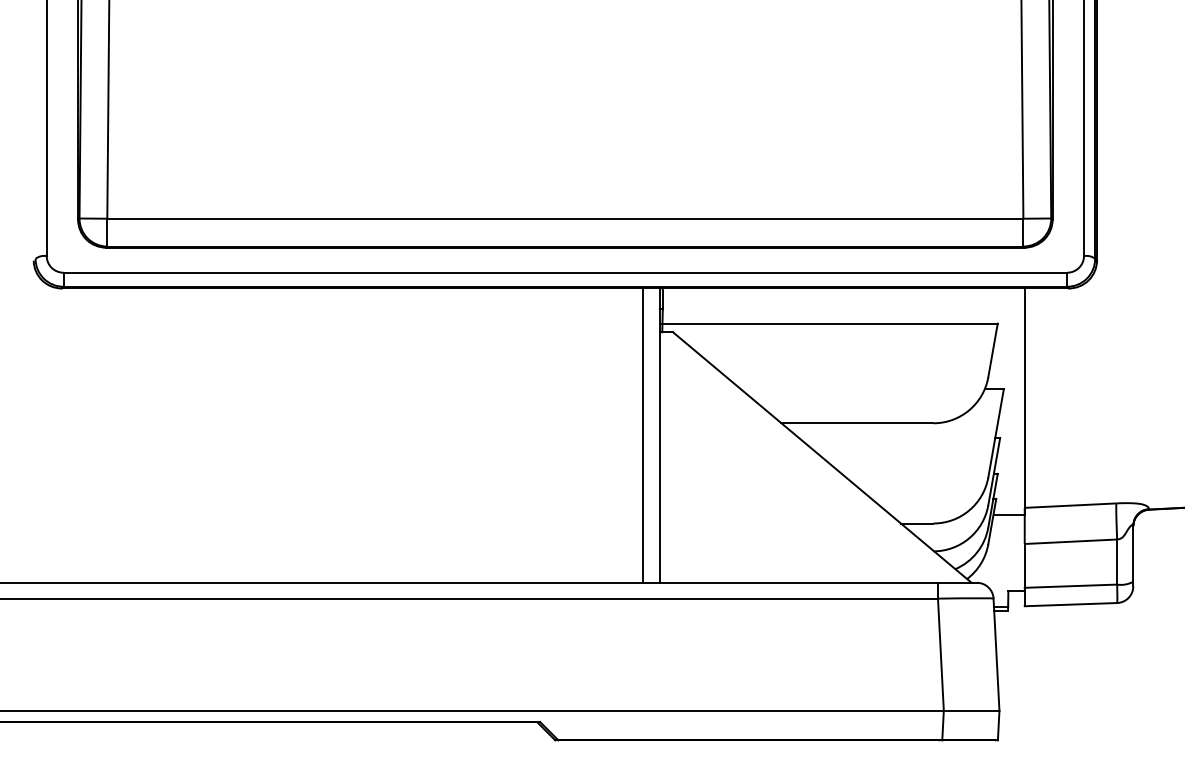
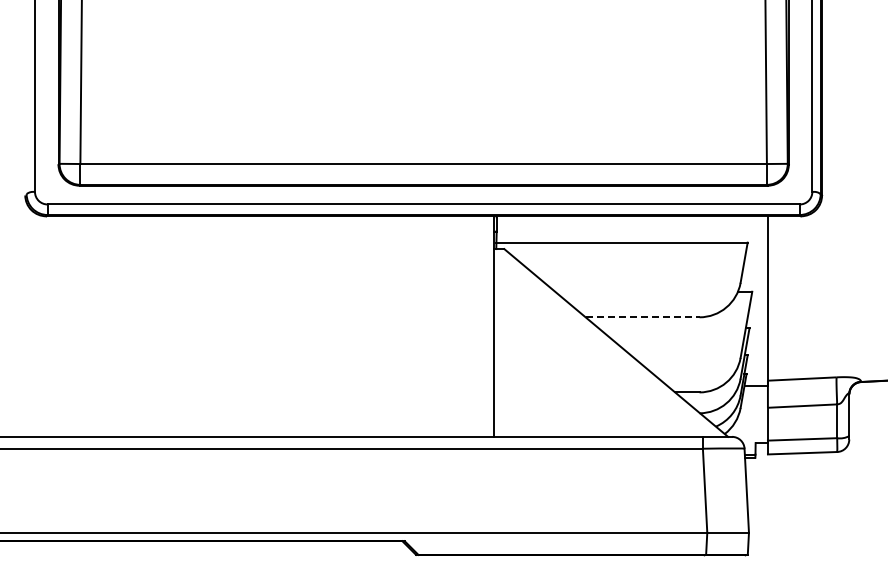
line: (857, 423) -> (642, 317), solid -> dashed
line: (642, 435) -> (481, 326), removed

